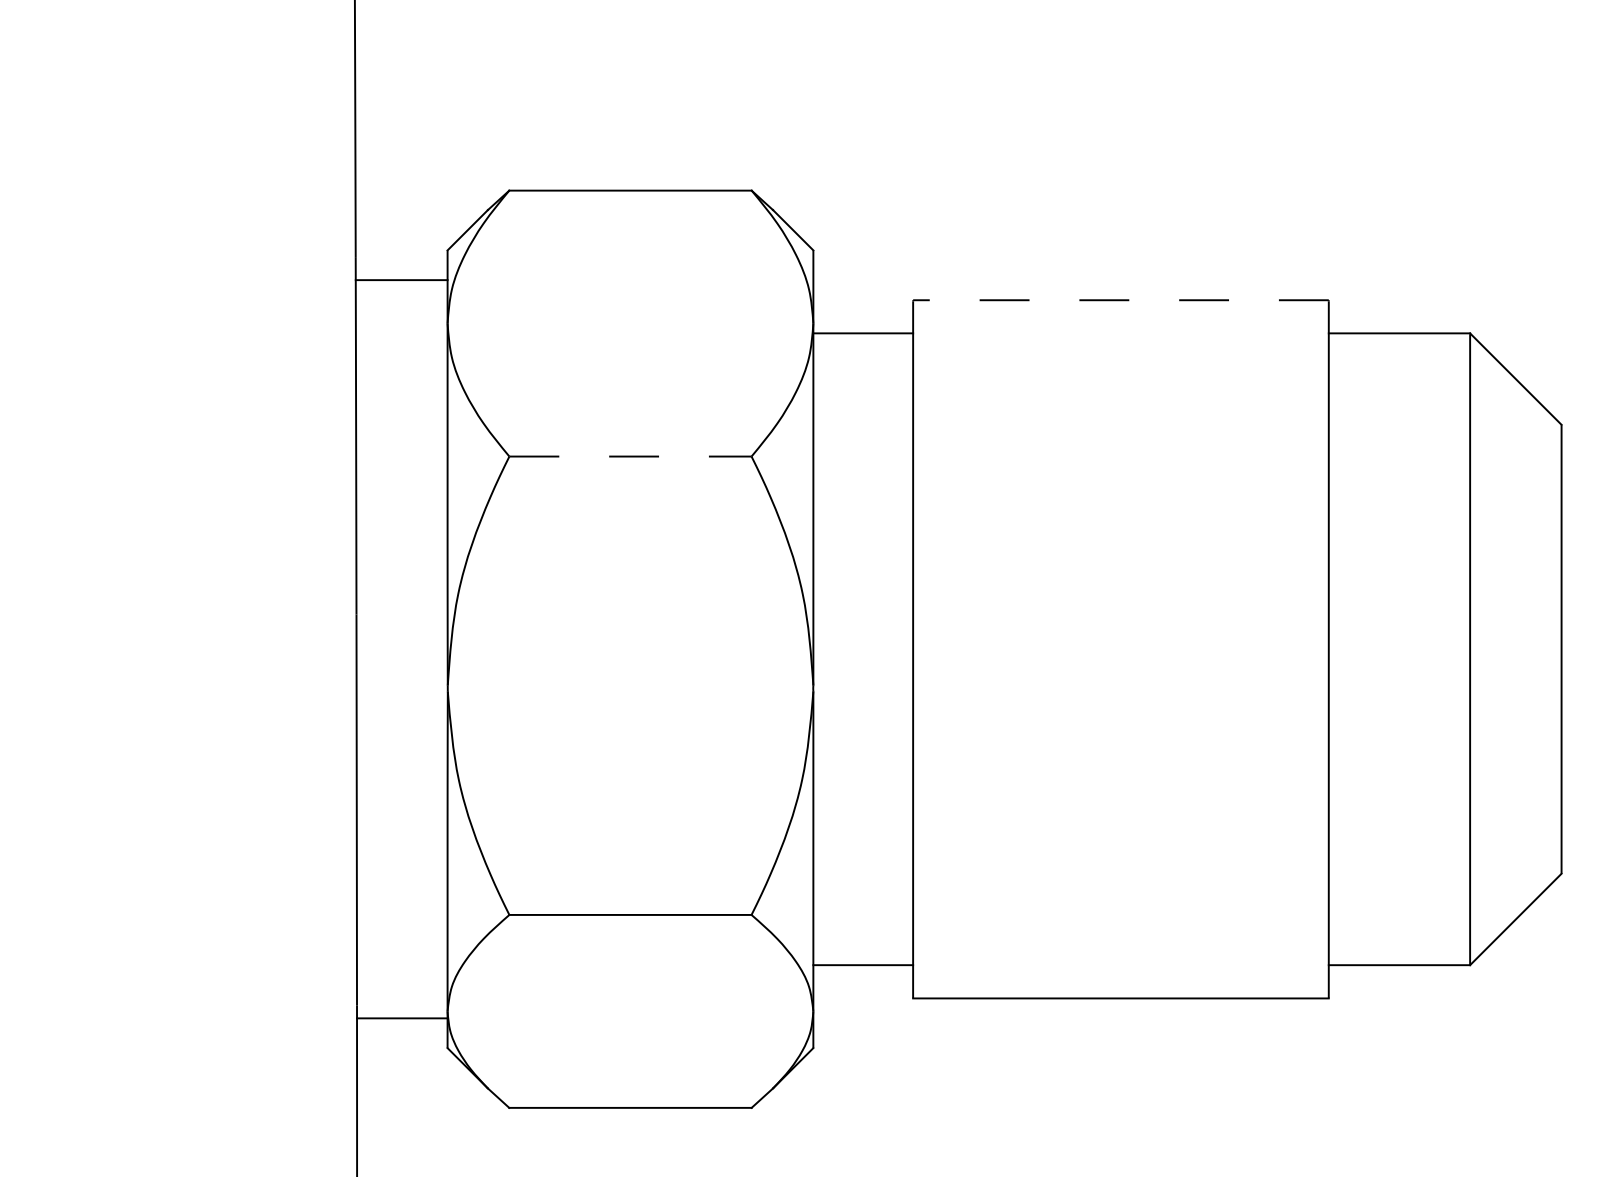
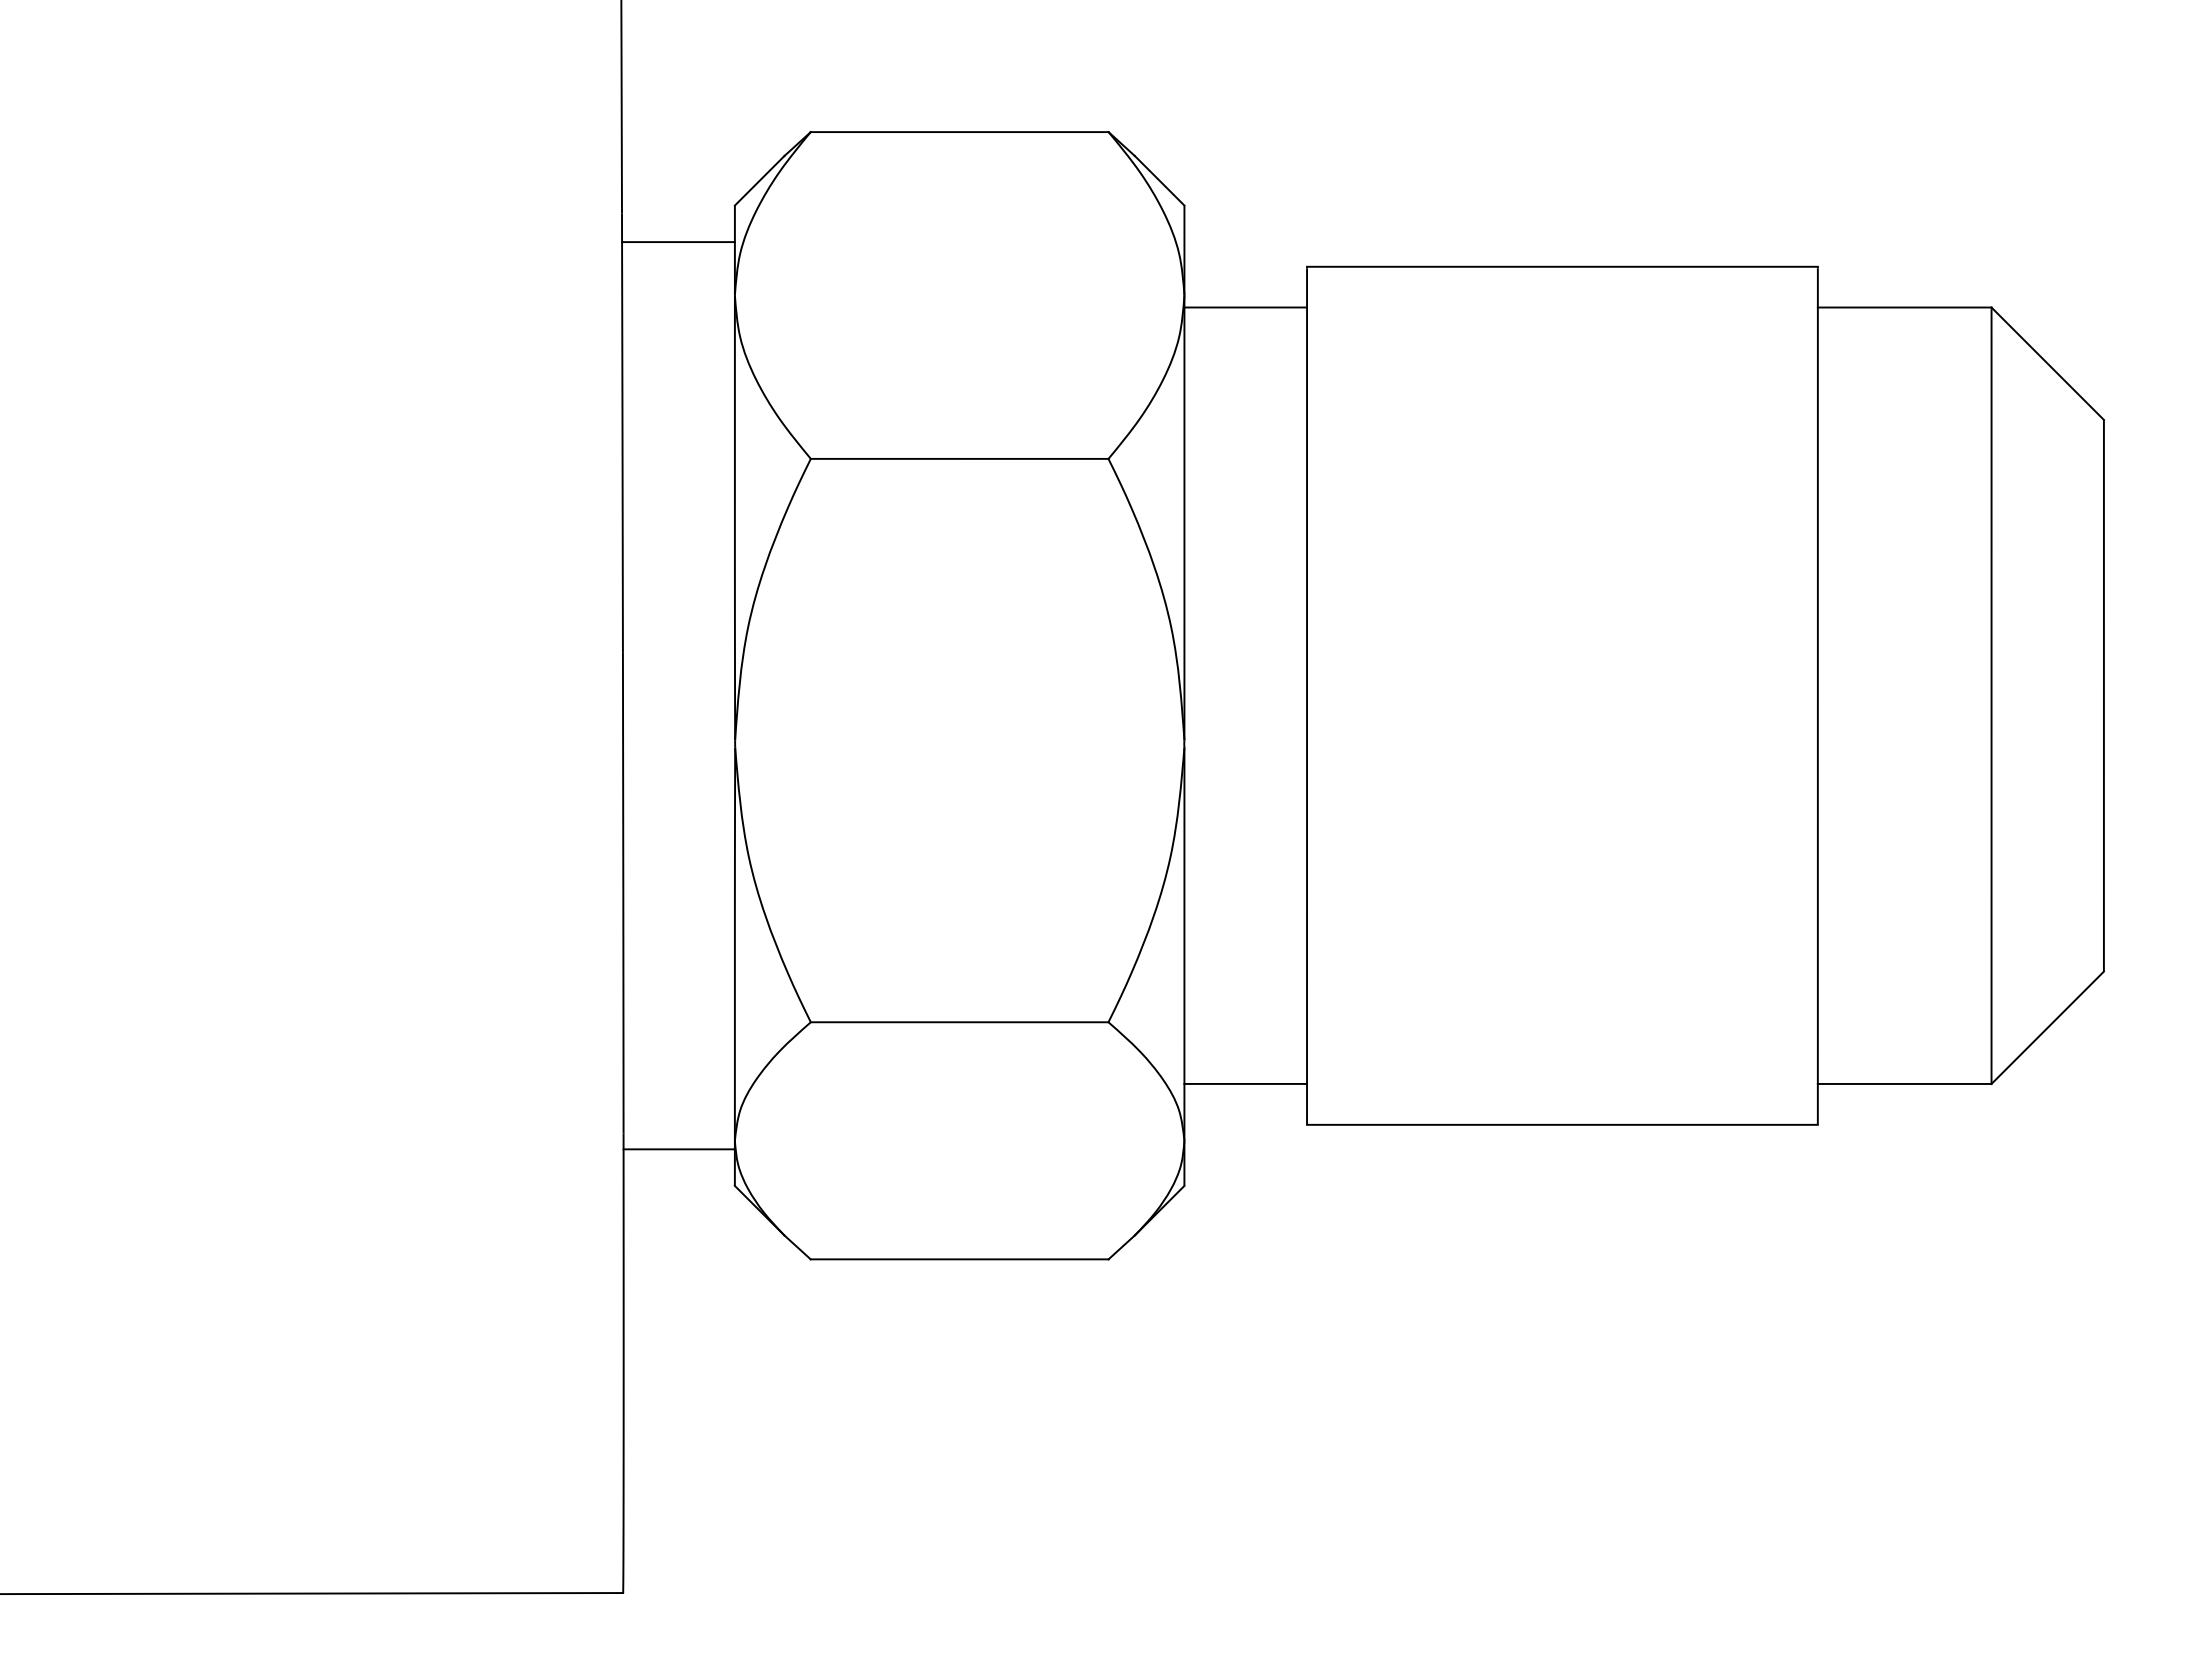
line: (1120, 299) -> (1561, 266), dashed -> solid
line: (630, 456) -> (959, 458), dashed -> solid

